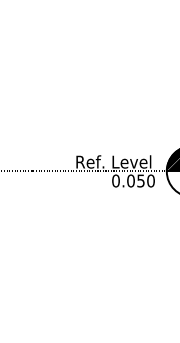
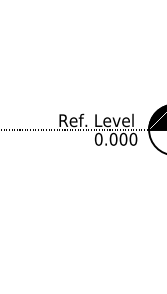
text: (140, 180) -> (123, 138), 0.050 -> 0.000

